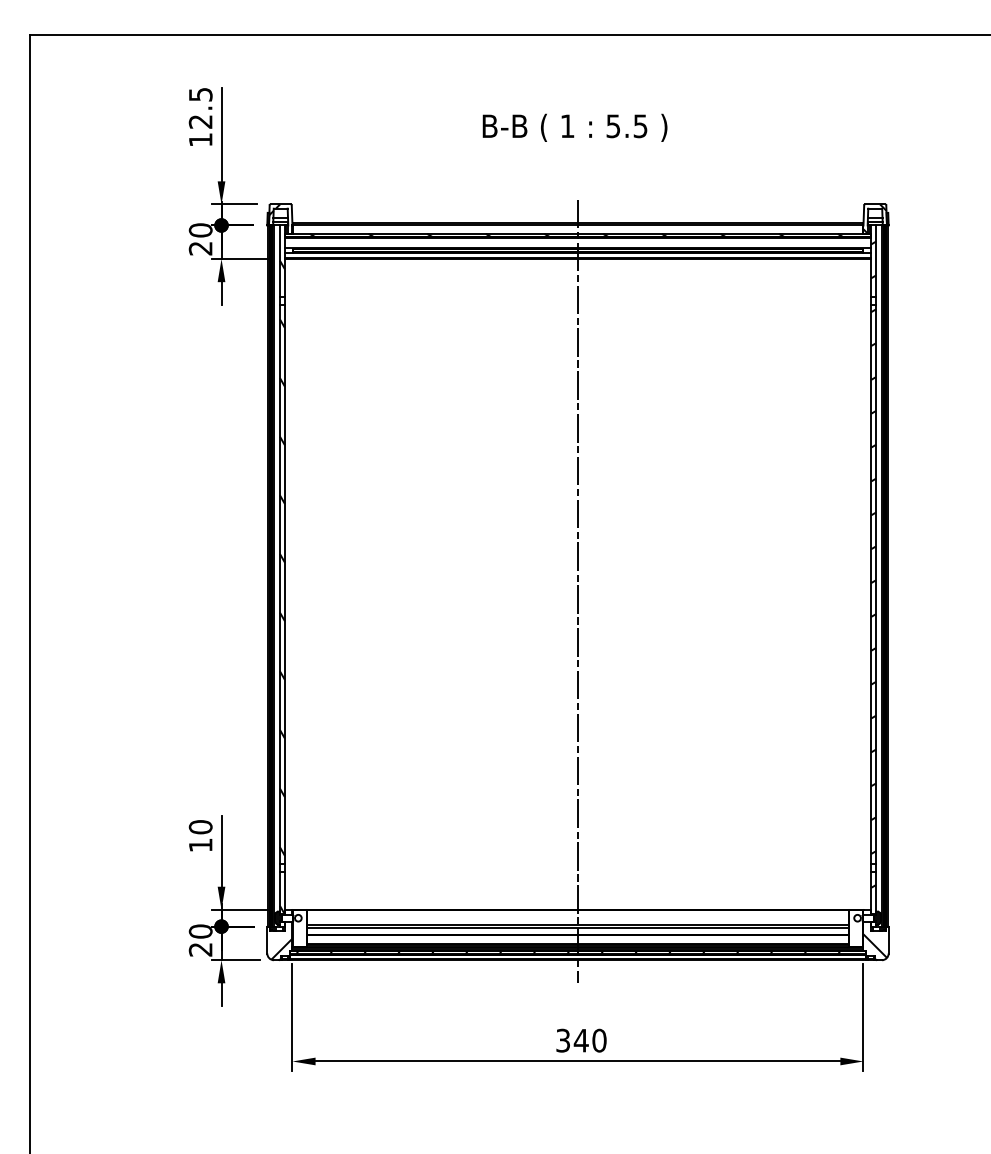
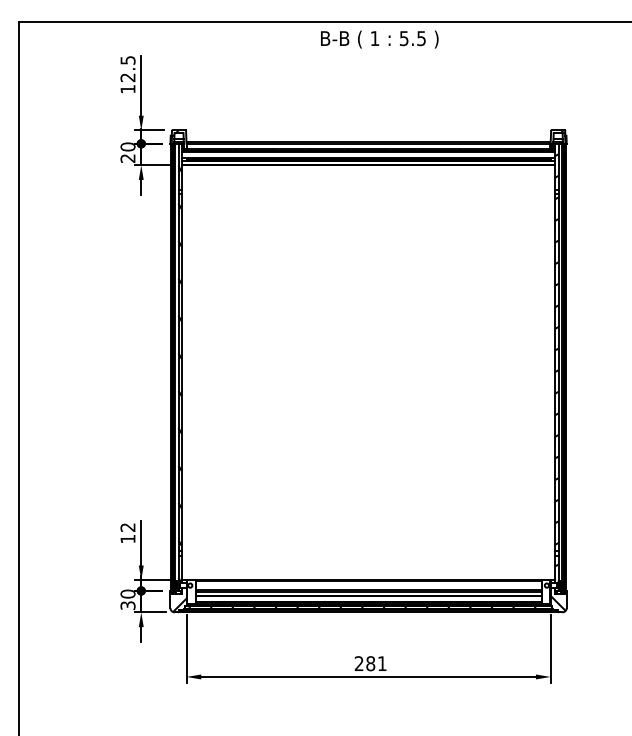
text: (574, 127) -> (379, 39), moved
line: (577, 591) -> (368, 377), removed
text: (199, 827) -> (127, 527), 10 -> 12
text: (201, 949) -> (128, 605), 20 -> 30
text: (580, 1040) -> (370, 663), 340 -> 281

